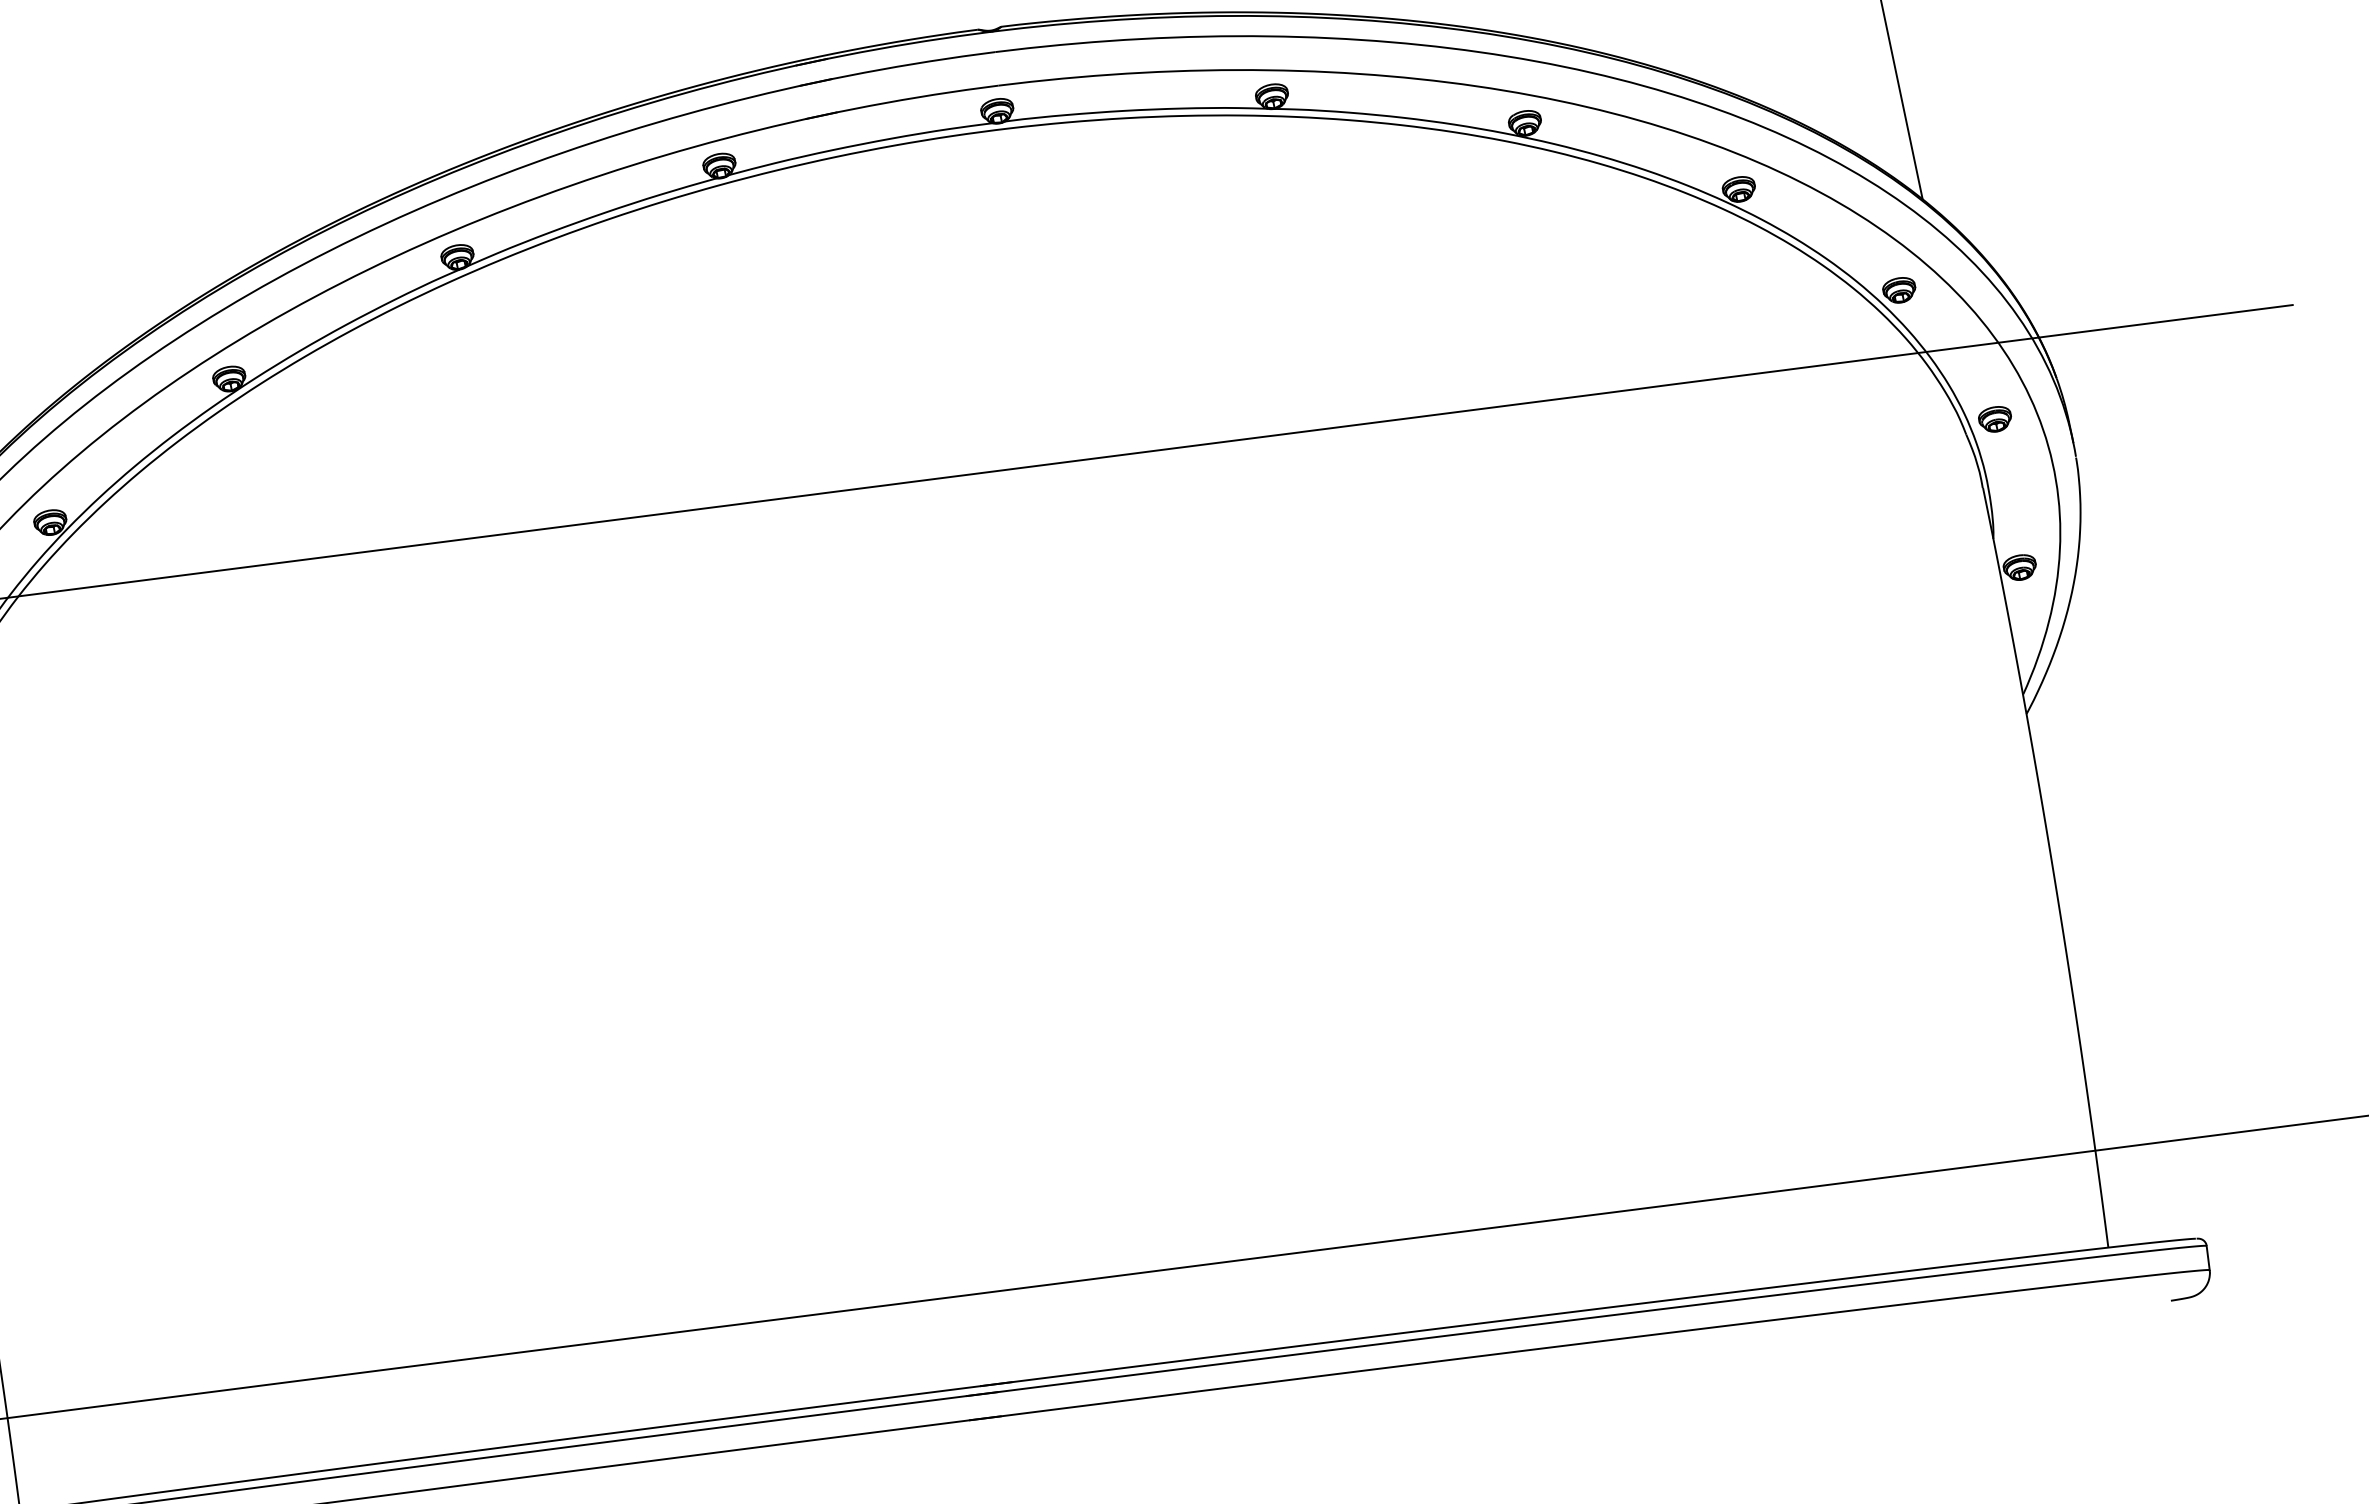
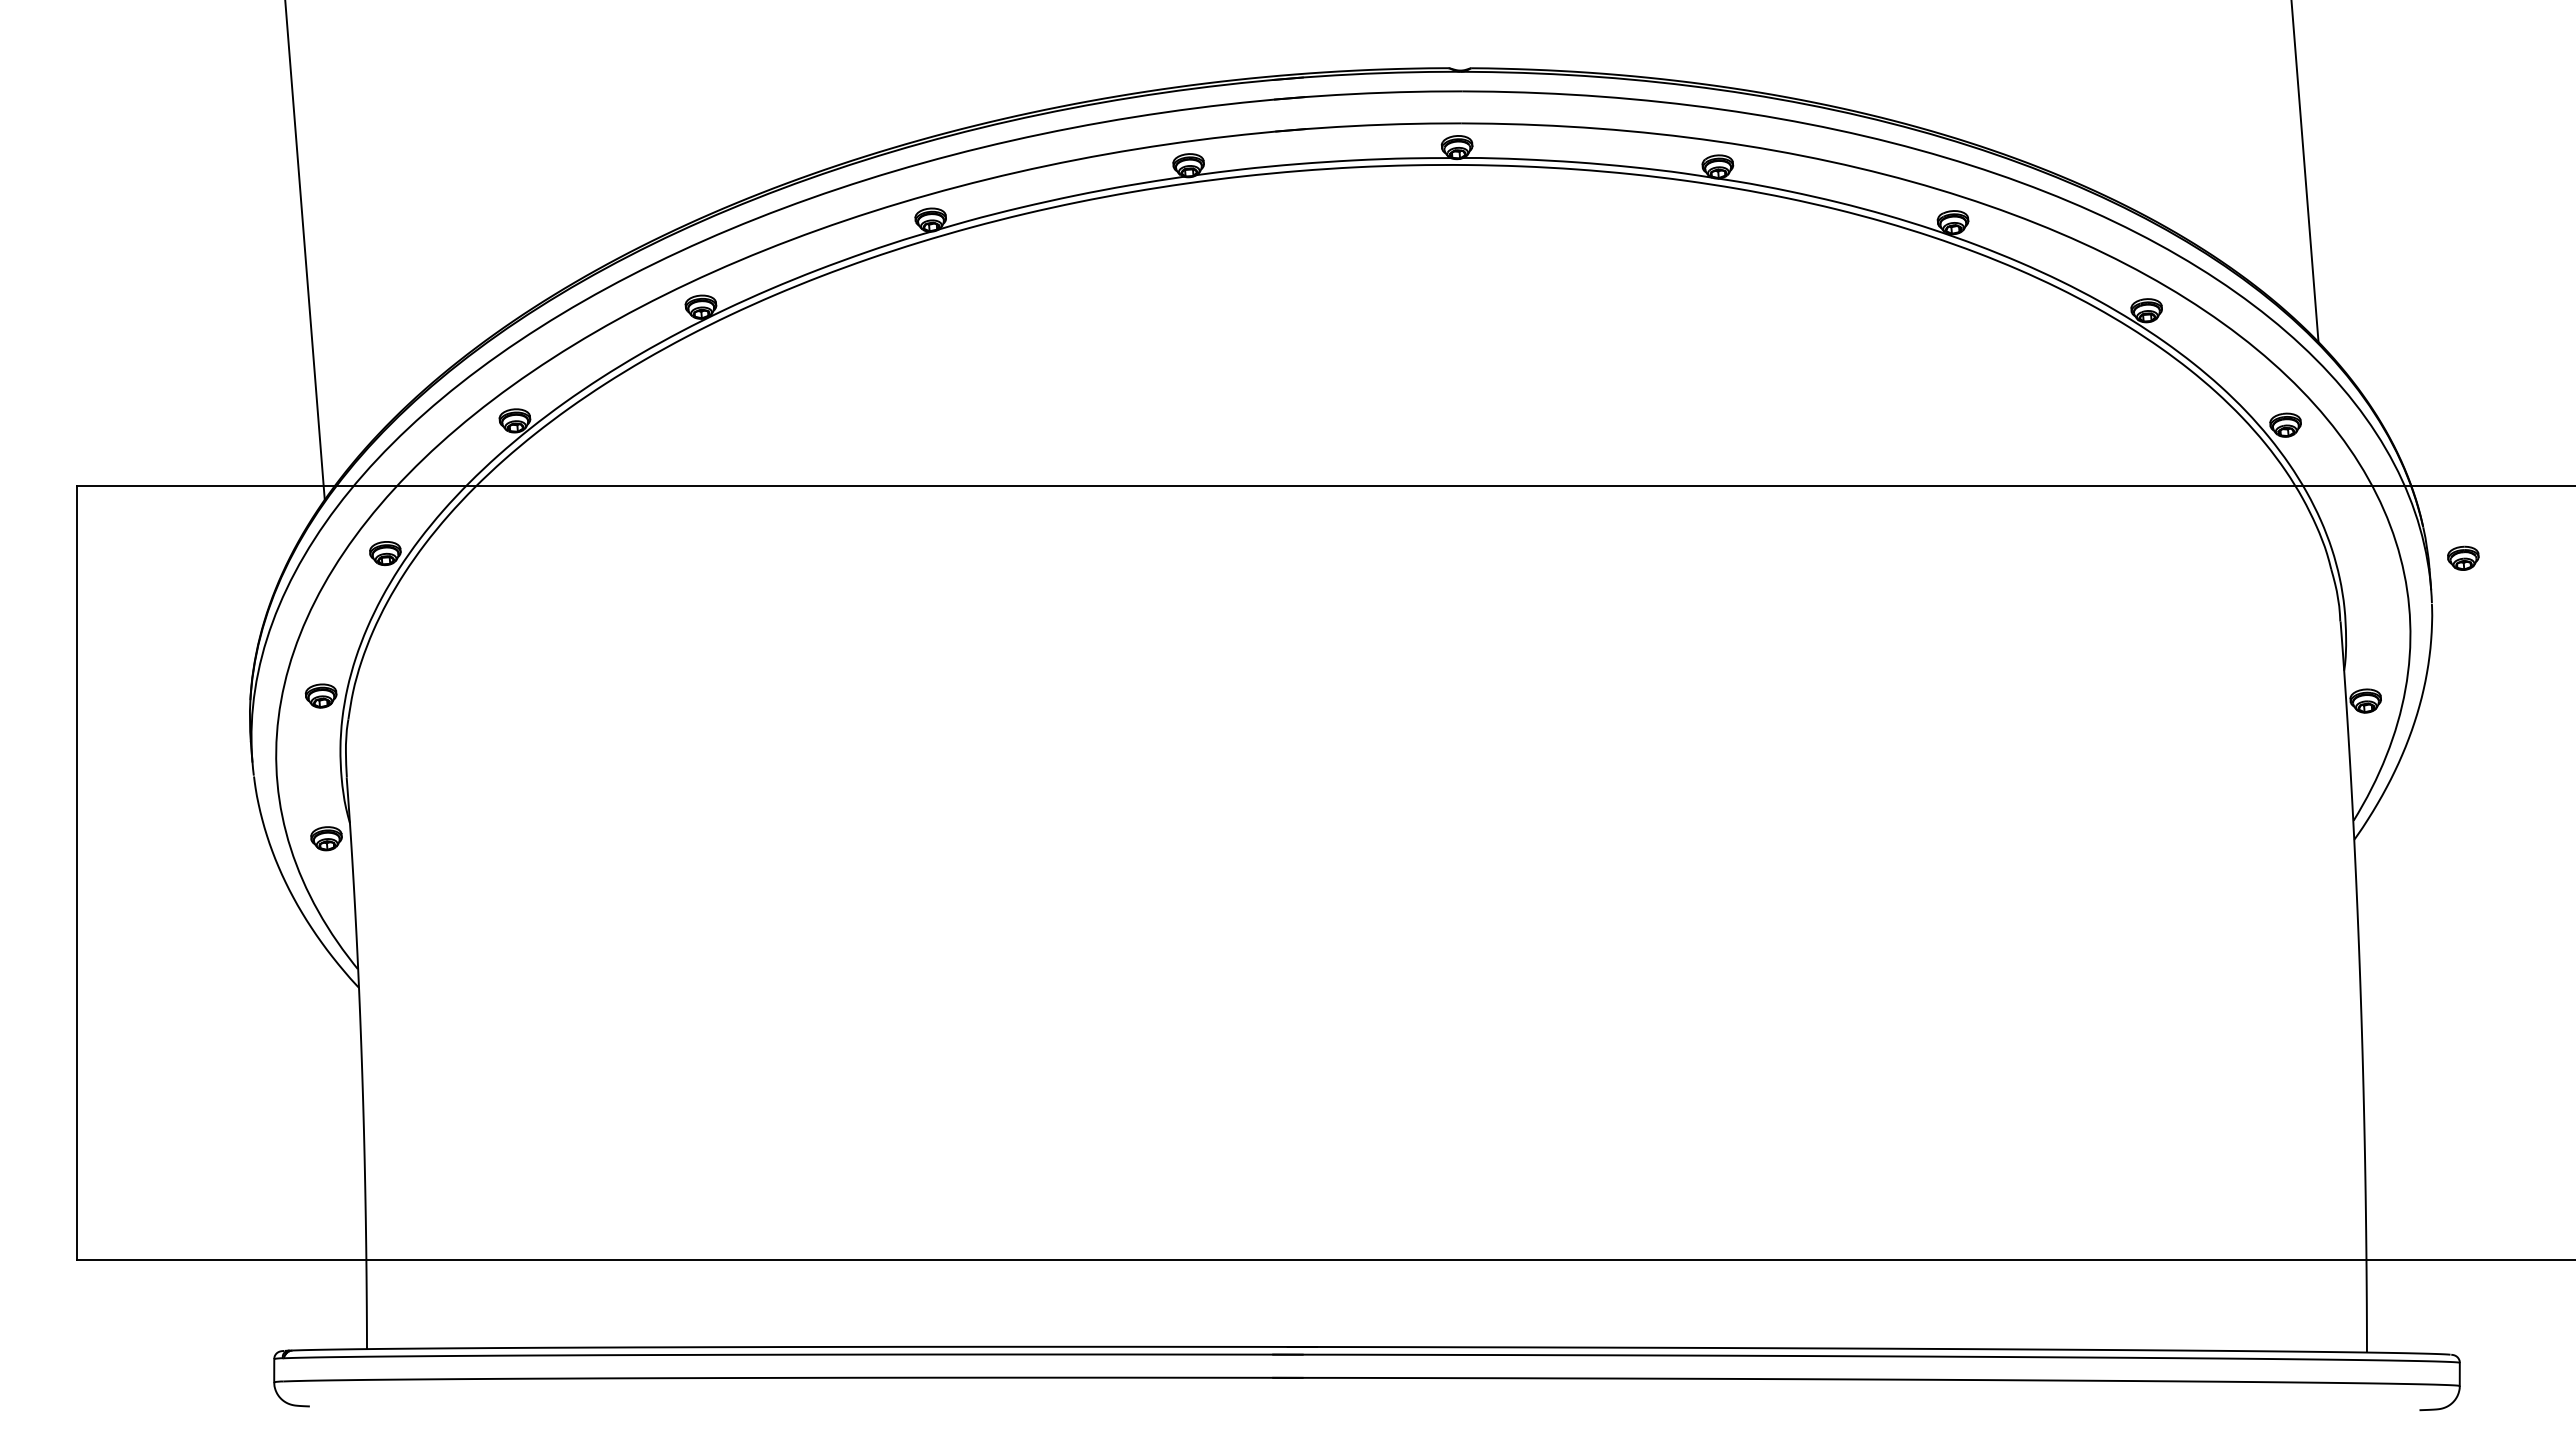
part: (1995, 418) -> (2463, 557), moved

